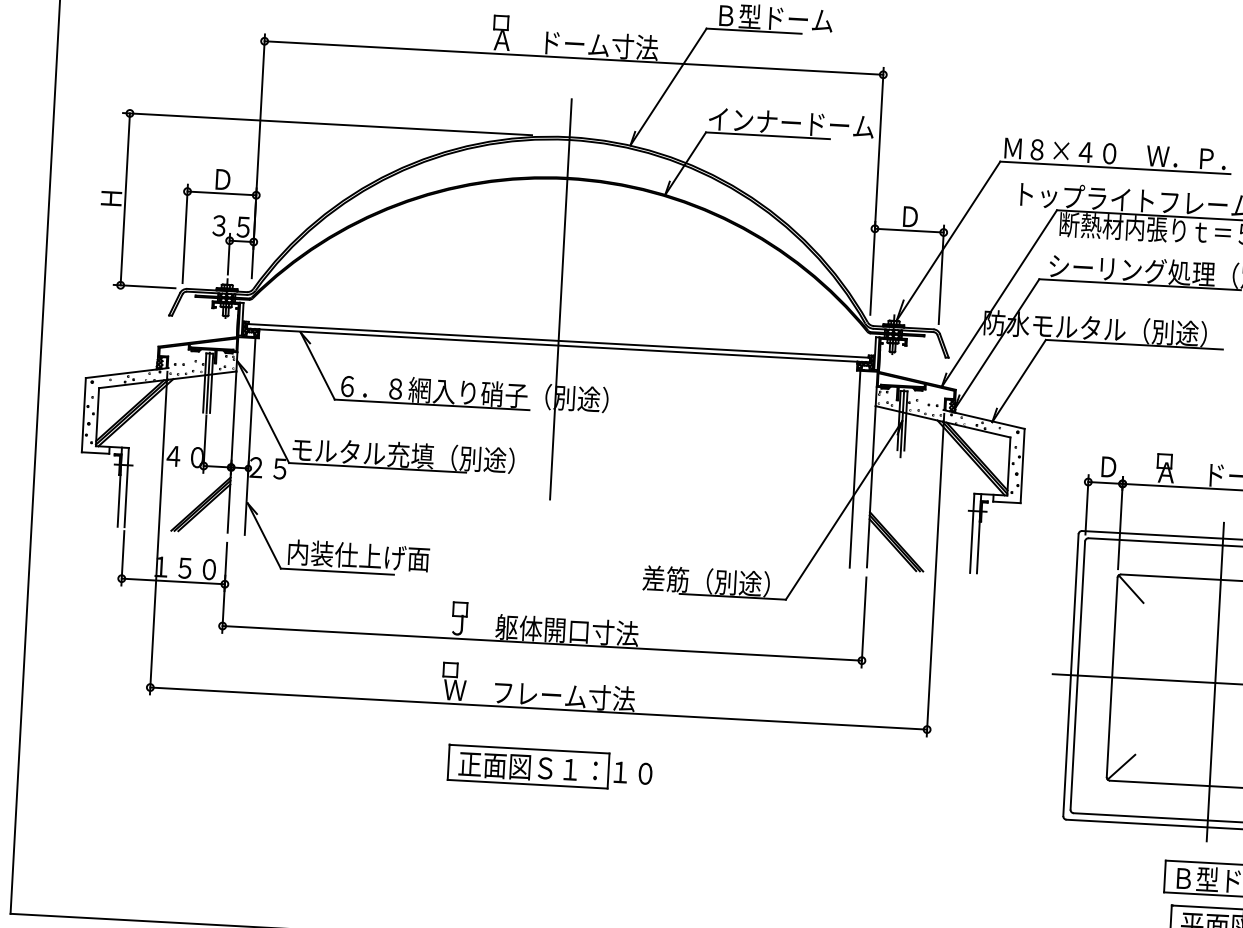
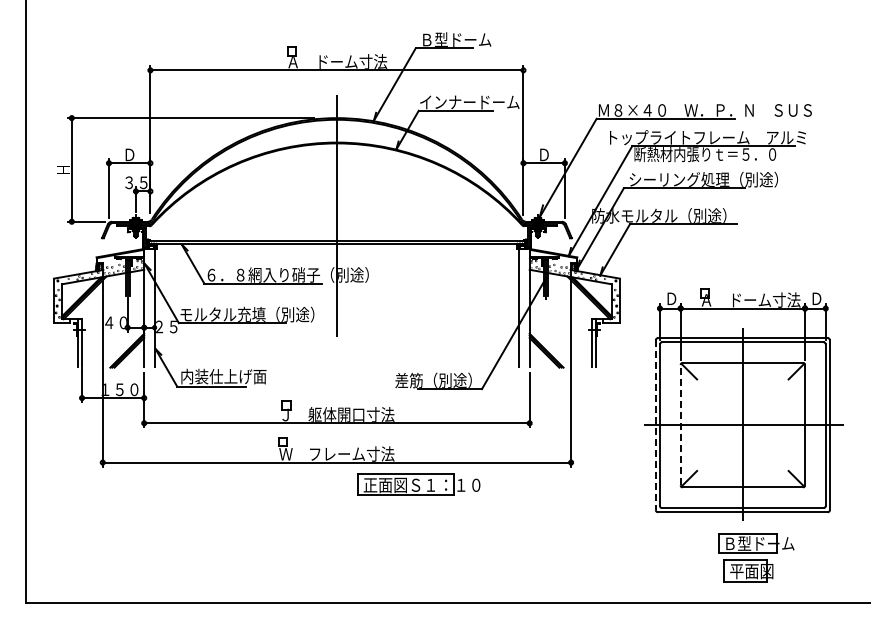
line: (1070, 675) -> (655, 425), solid -> dashed
line: (1111, 676) -> (680, 424), solid -> dashed
part: (549, 767) -> (418, 484), moved

